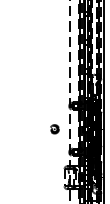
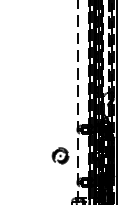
part: (54, 129) -> (60, 156), size x1.6

